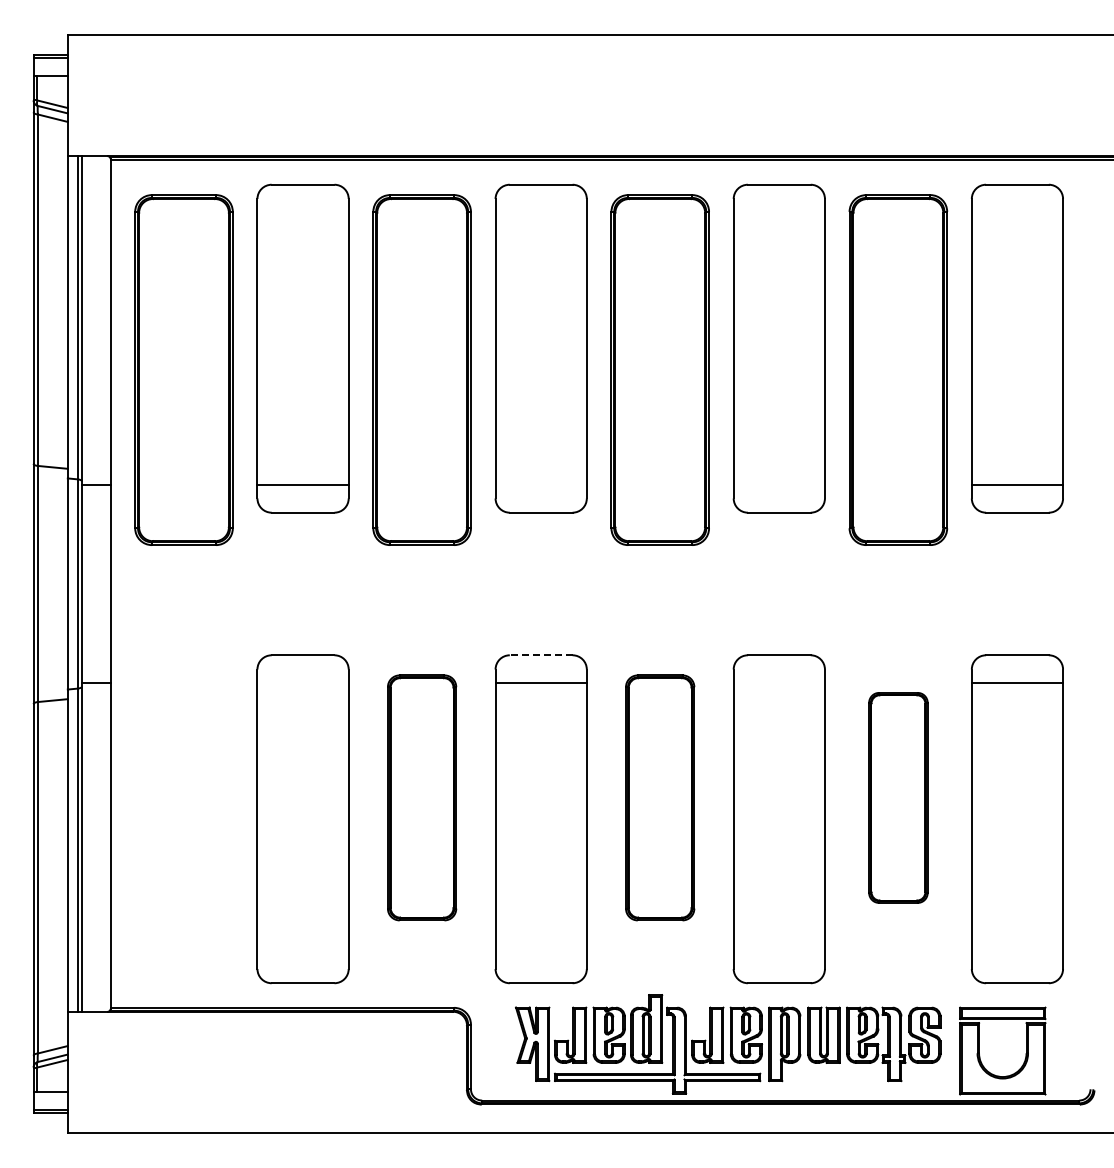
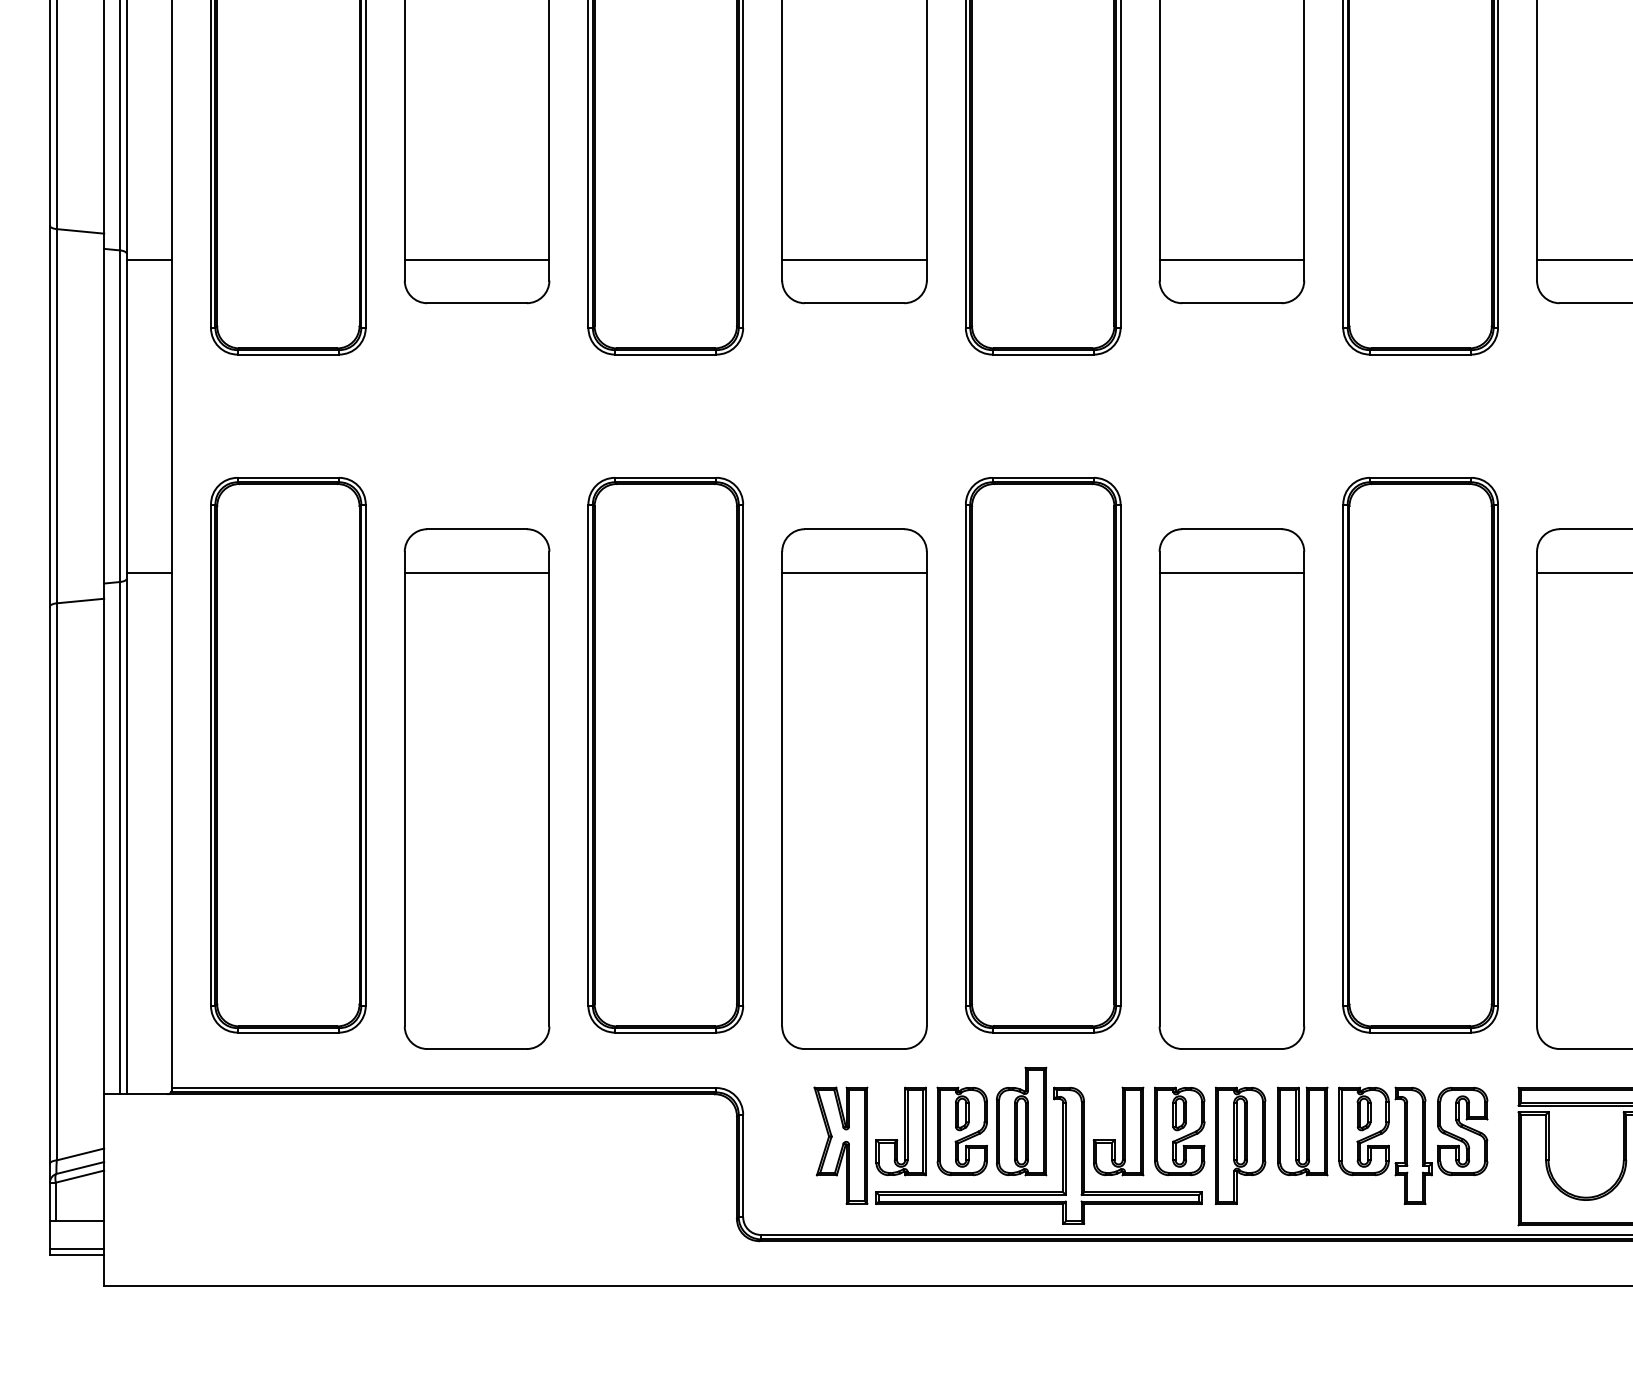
line: (540, 485) -> (853, 260), added
line: (778, 485) -> (1230, 260), added
line: (540, 655) -> (853, 529), dashed -> solid
line: (302, 682) -> (476, 572), added
line: (778, 682) -> (1230, 572), added
part: (183, 797) -> (287, 754), added
part: (421, 797) -> (664, 754), size x1.43
part: (659, 797) -> (1042, 754), size x1.43
part: (898, 797) -> (1420, 754), size x1.67

